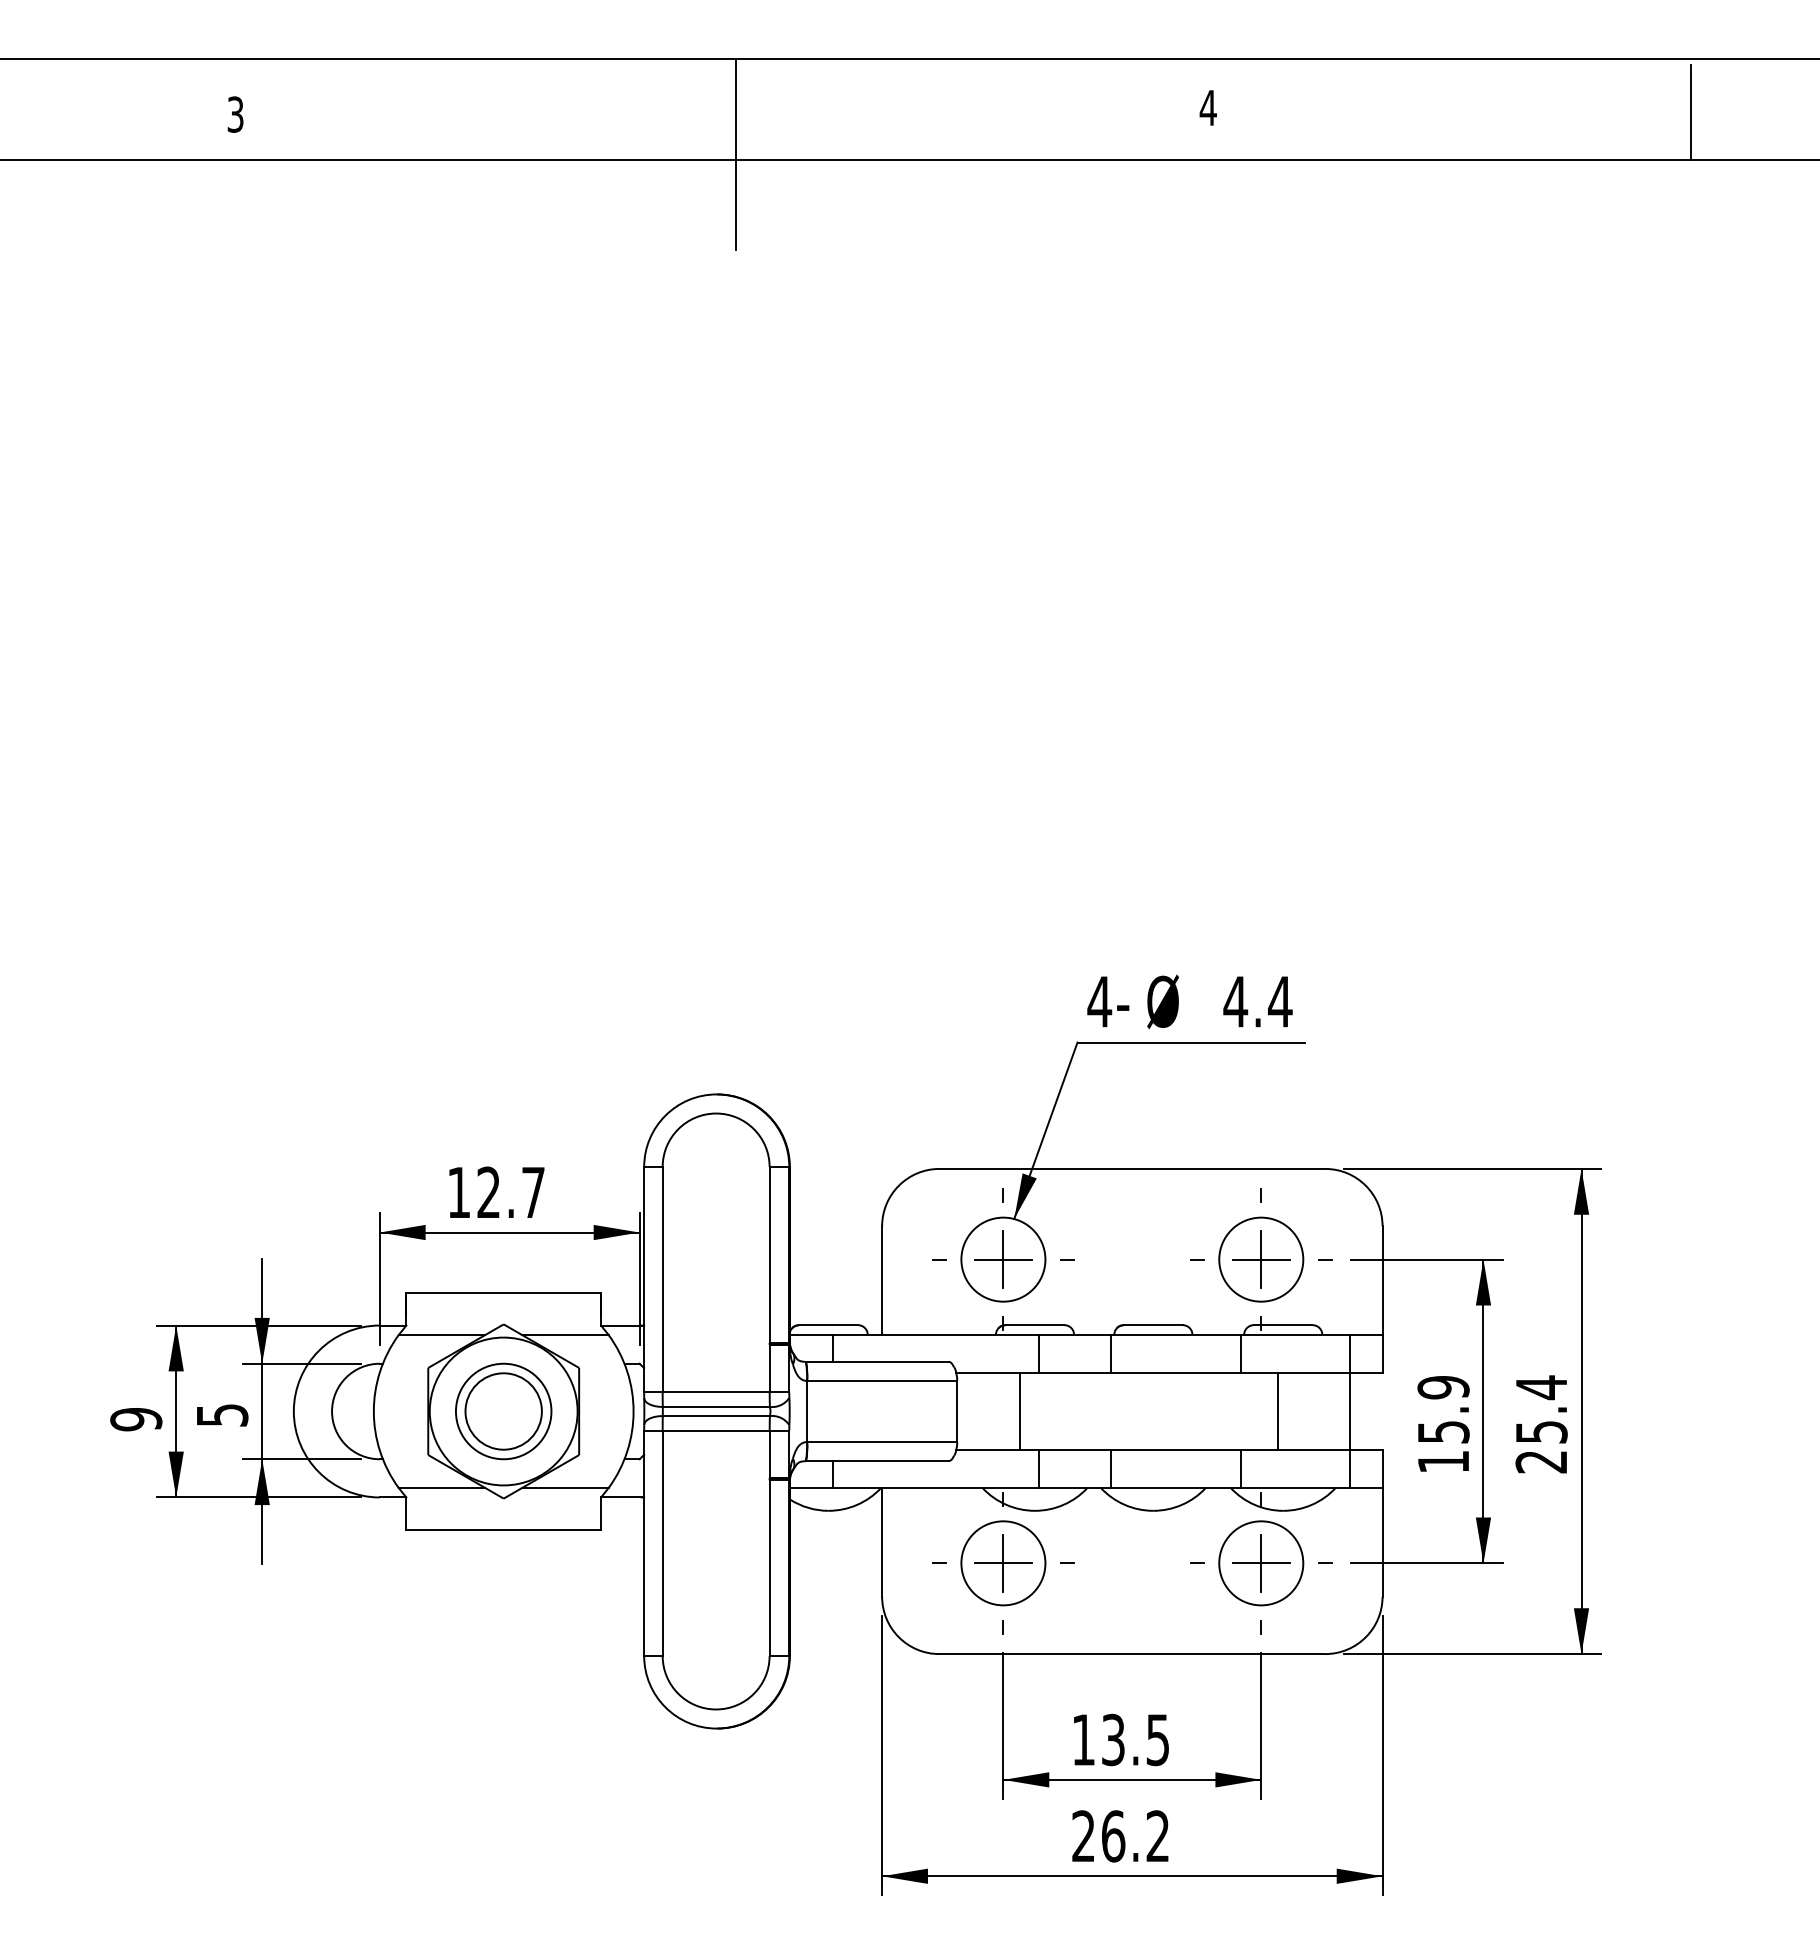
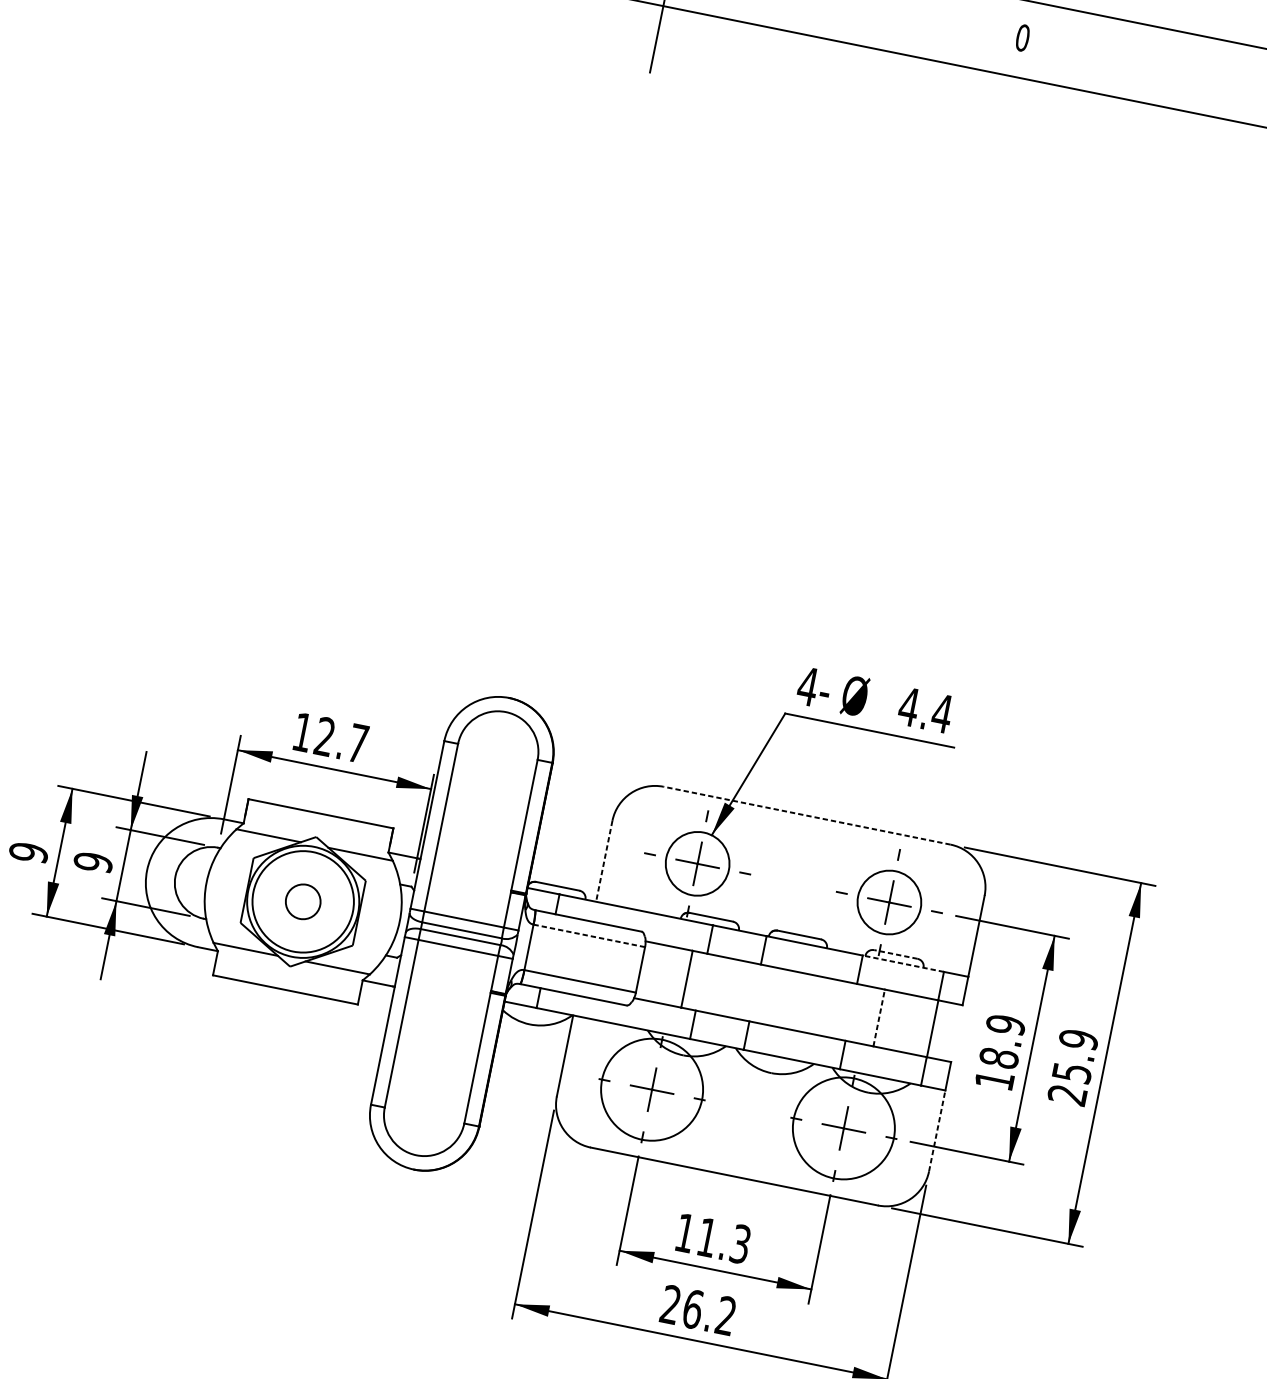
text: (1207, 107) -> (1022, 37), 4 -> 0
line: (1132, 1168) -> (807, 815), solid -> dashed
line: (882, 1281) -> (604, 861), solid -> dashed
line: (1282, 1325) -> (895, 954), solid -> dashed
line: (1295, 1335) -> (903, 964), solid -> dashed
line: (882, 1380) -> (589, 935), solid -> dashed
text: (1541, 1387) -> (1078, 1039), 25.4 -> 25.9
circle: (503, 1411) -> (303, 901), size x0.6
circle: (503, 1411) -> (303, 901), size x1.4
line: (1278, 1411) -> (879, 1018), solid -> dashed
text: (222, 1415) -> (93, 862), 5 -> 9
text: (1443, 1431) -> (999, 1057), 15.9 -> 18.9
line: (1382, 1541) -> (937, 1130), solid -> dashed
circle: (1003, 1563) -> (652, 1089), size x1.6
circle: (1261, 1563) -> (844, 1128), size x1.6
text: (1135, 1739) -> (723, 1240), 13.5 -> 11.3

